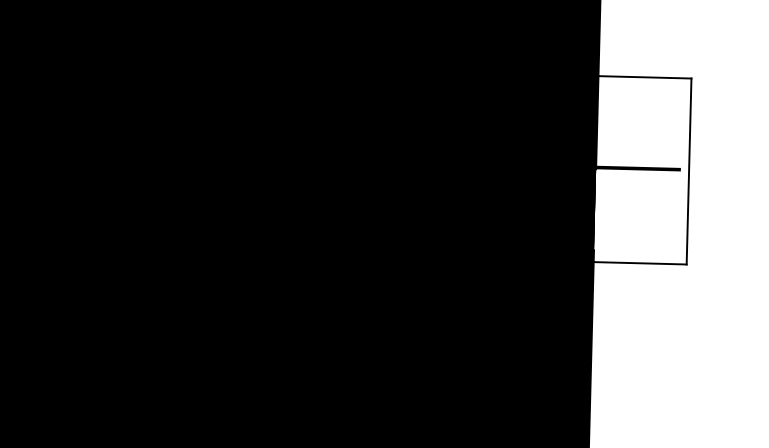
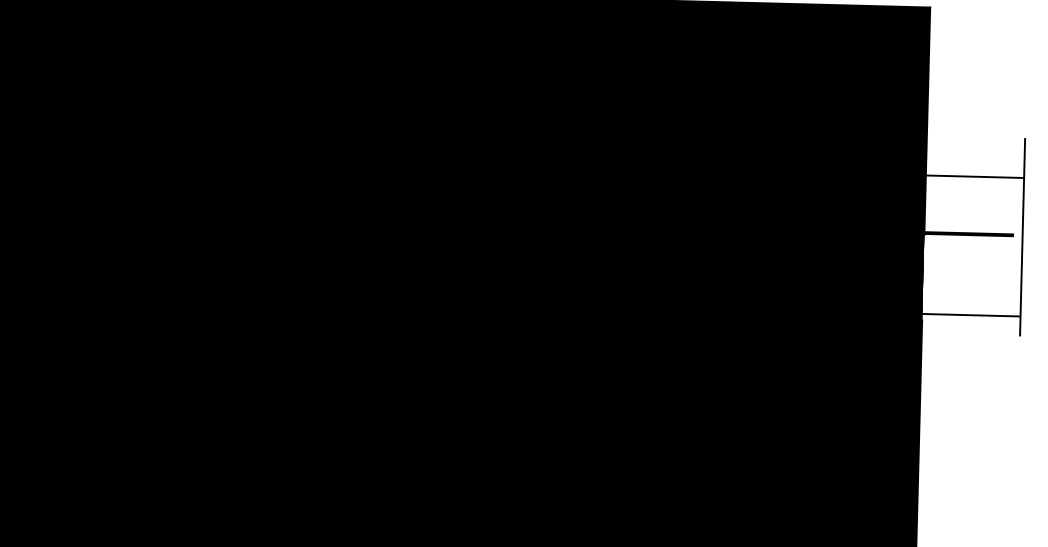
line: (644, 77) -> (974, 176), moved
line: (639, 262) -> (970, 314), moved

